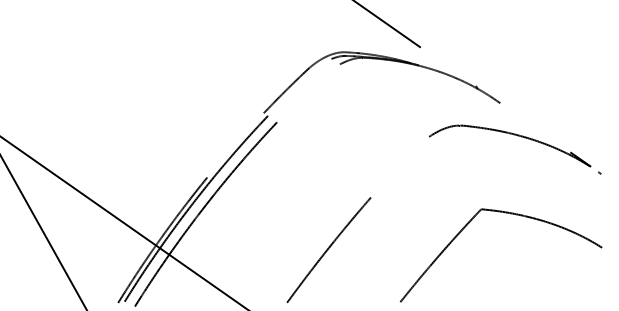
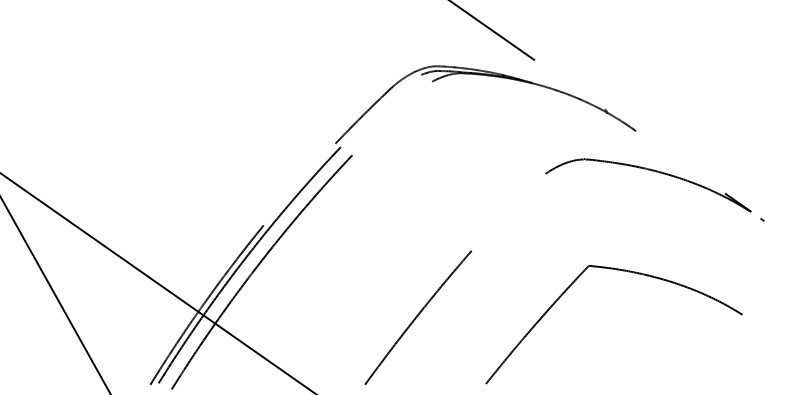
part: (507, 213) -> (622, 271), moved

